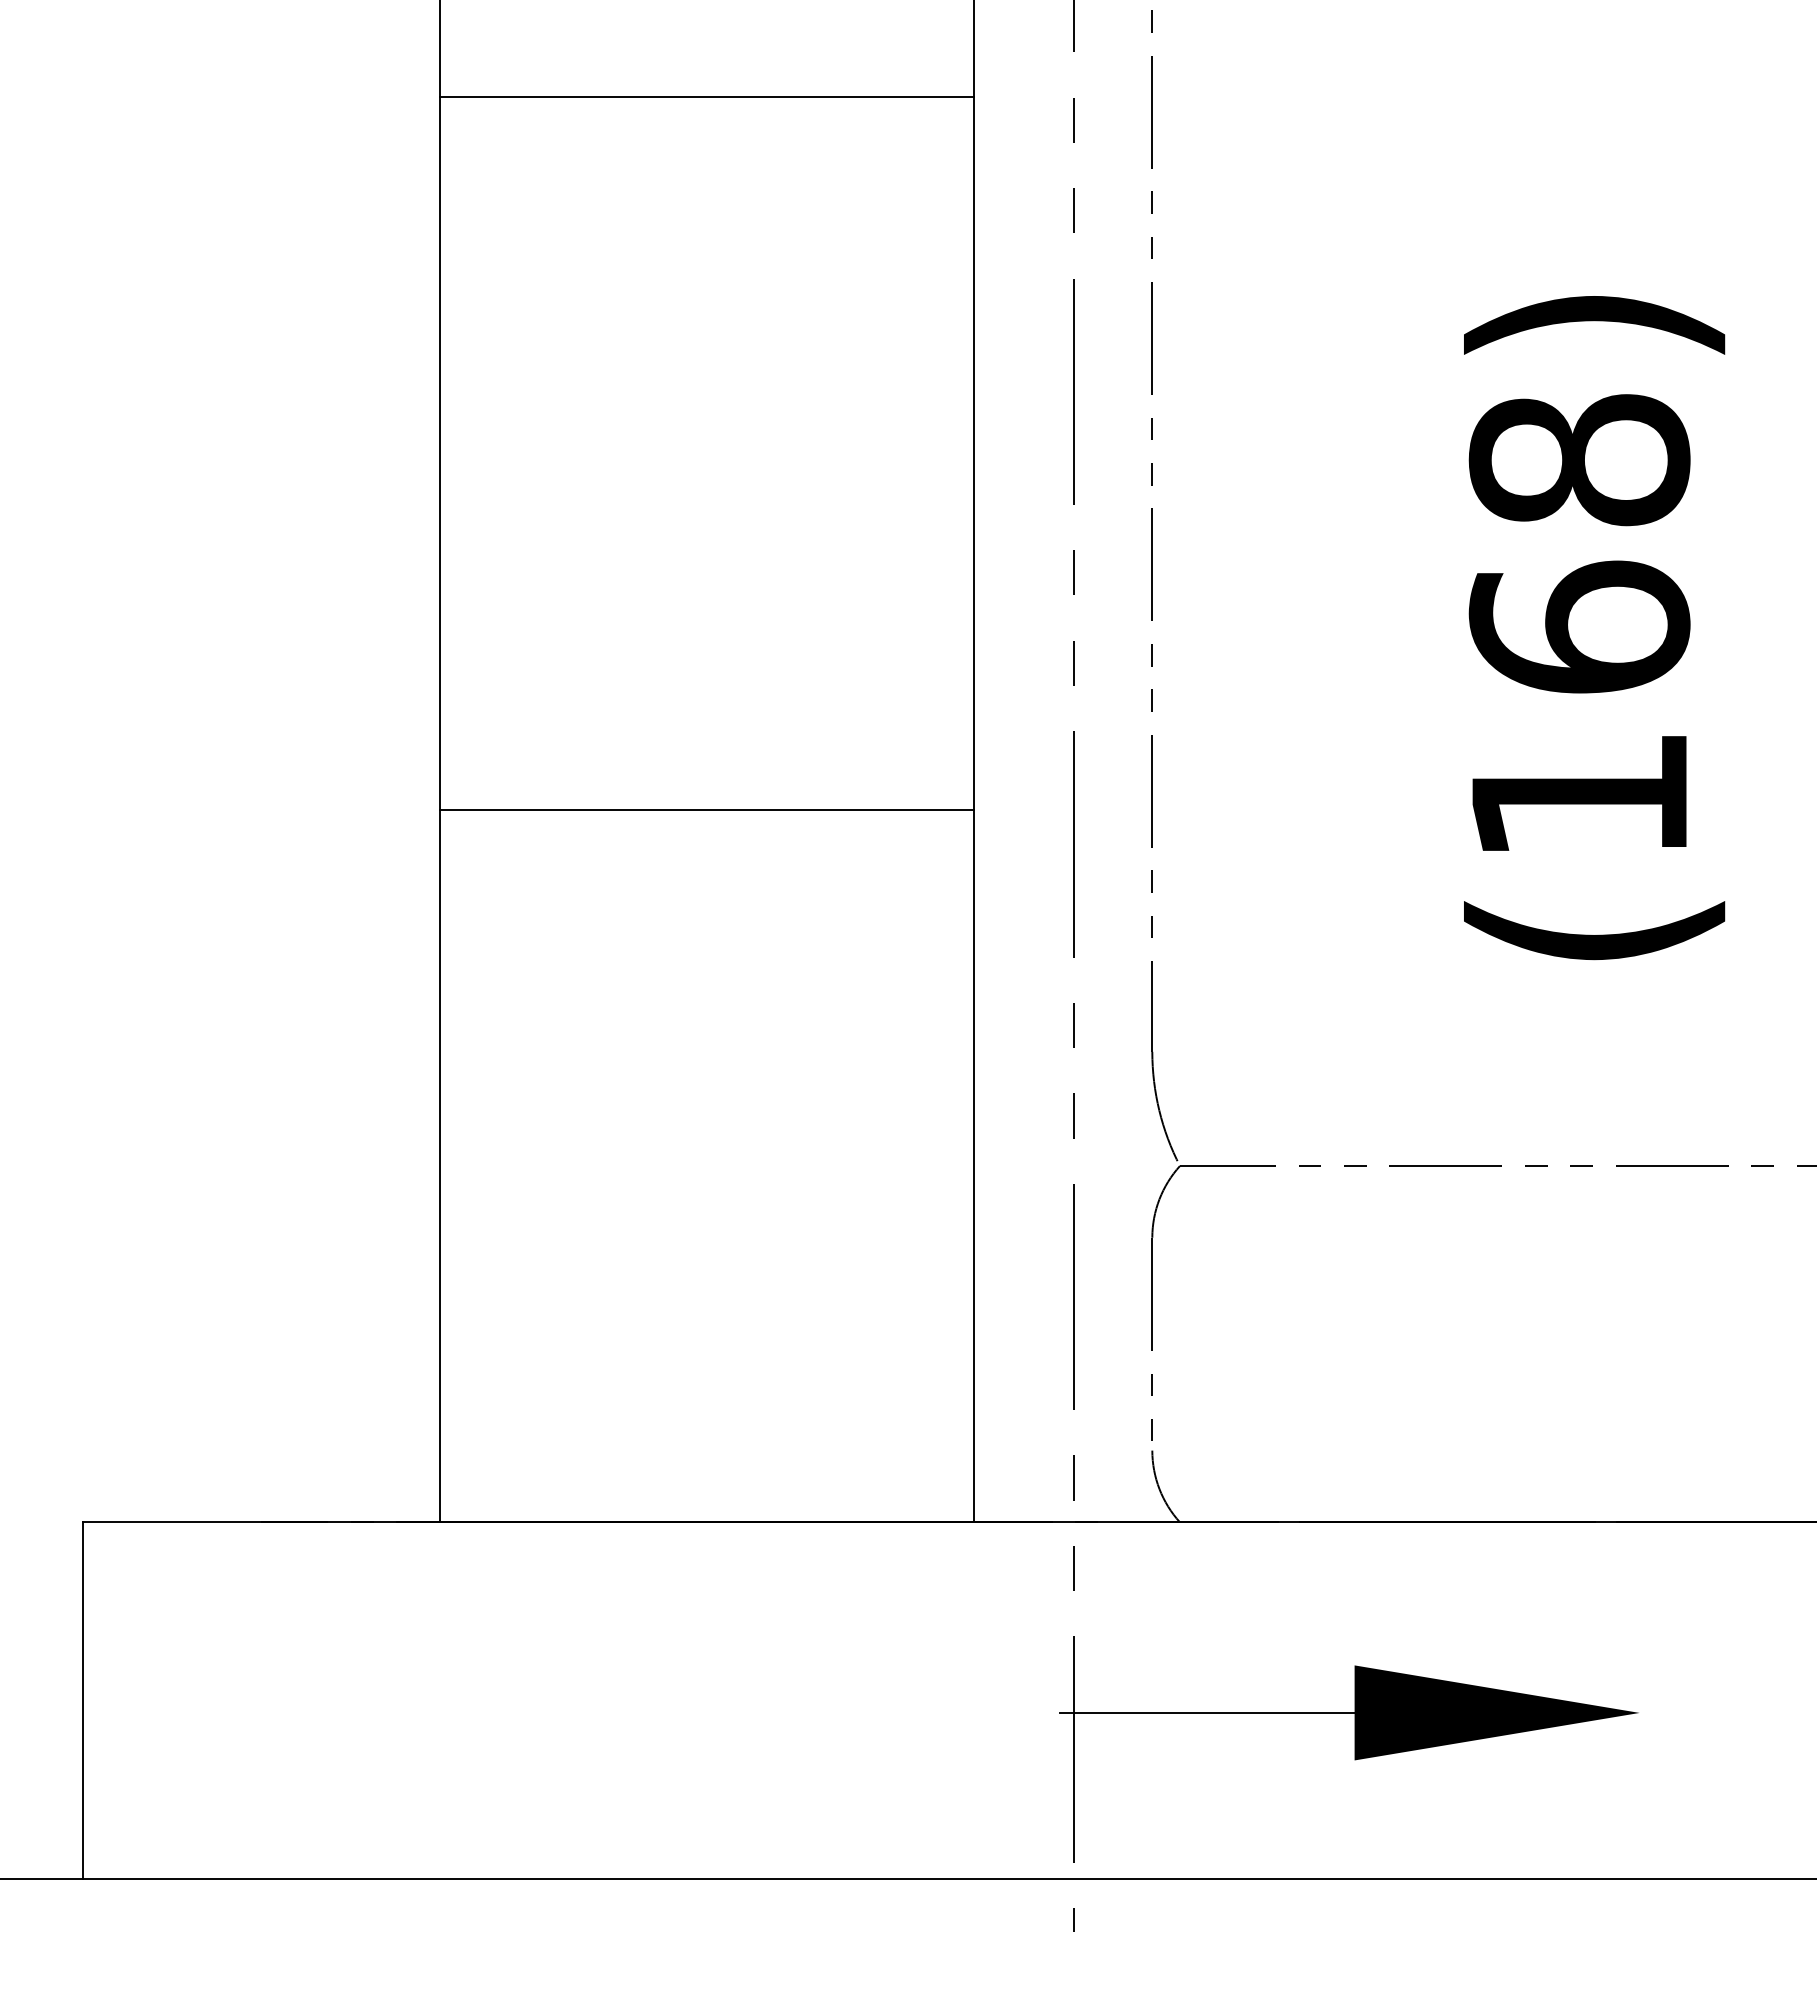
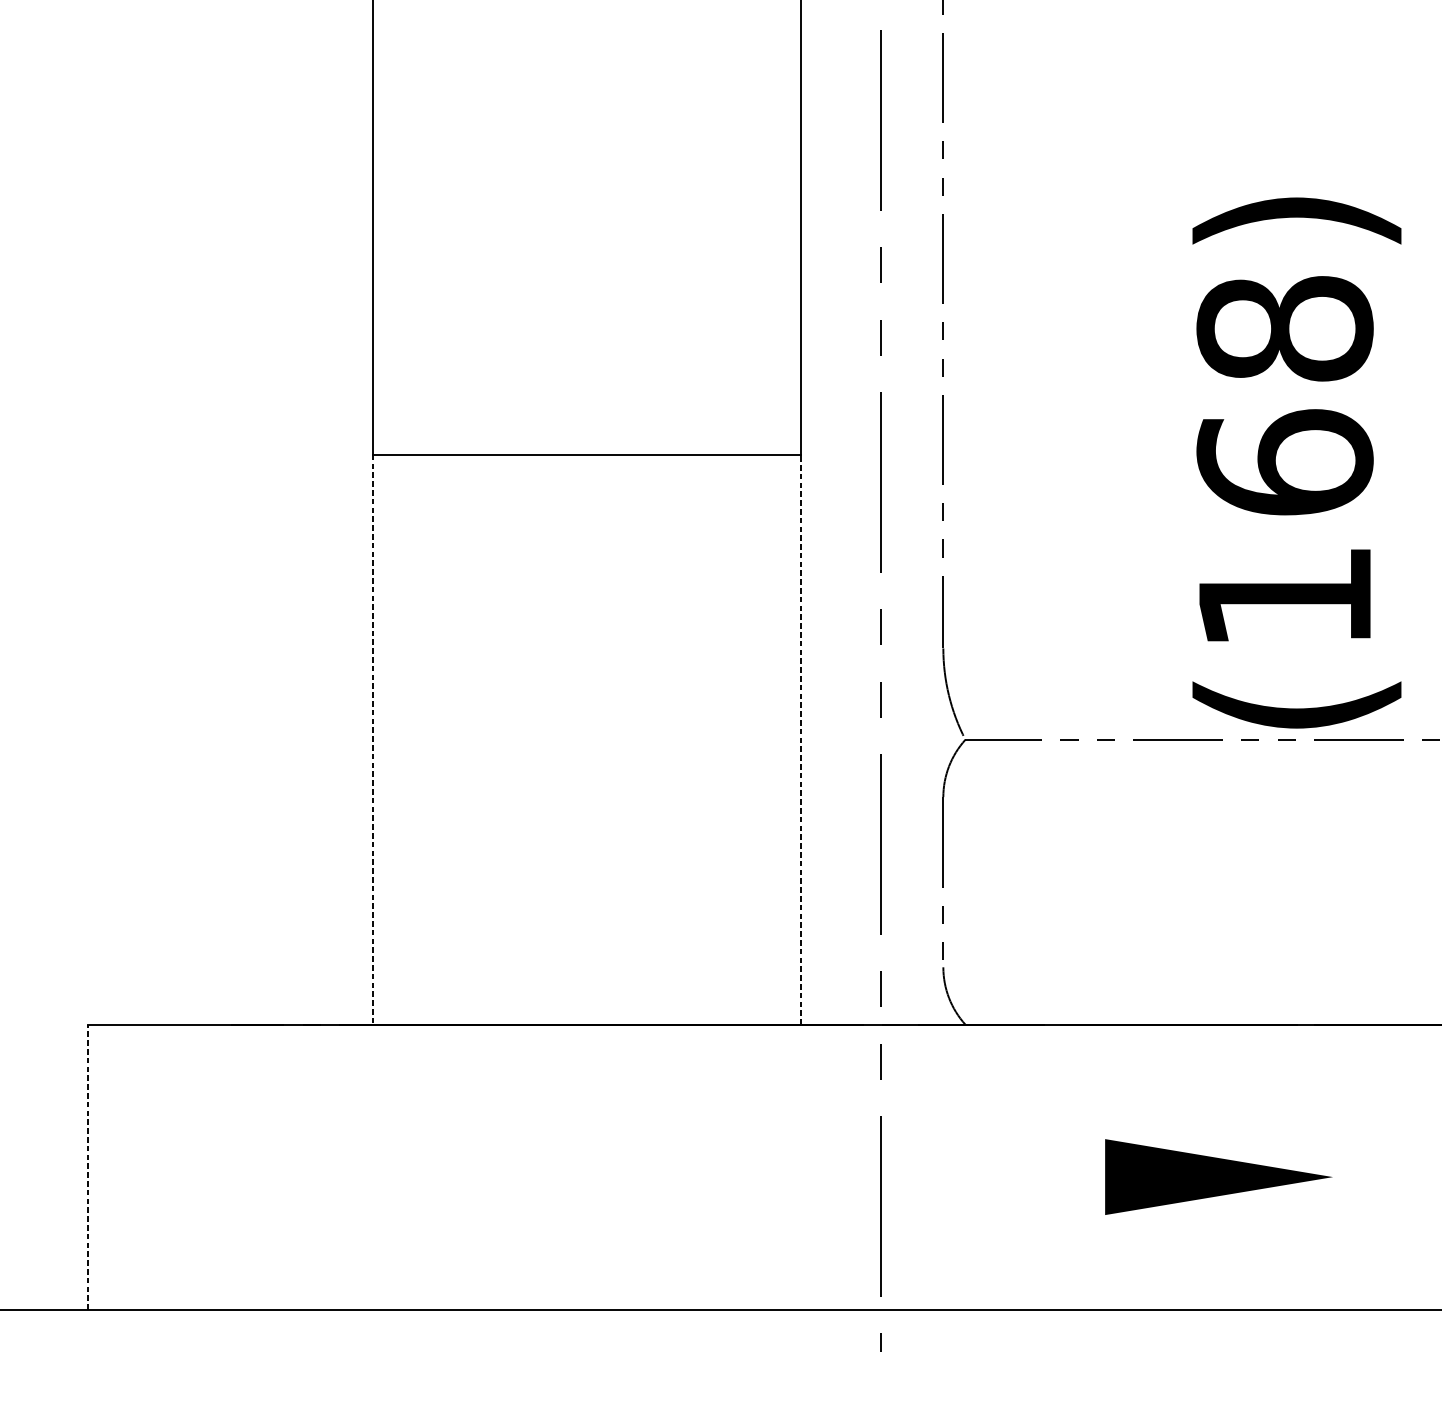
text: (1594, 628) -> (1296, 463), moved
line: (974, 1165) -> (801, 739), solid -> dashed
line: (439, 1166) -> (373, 740), solid -> dashed
line: (83, 1700) -> (88, 1167), solid -> dashed
line: (1206, 1712) -> (986, 1176), removed

